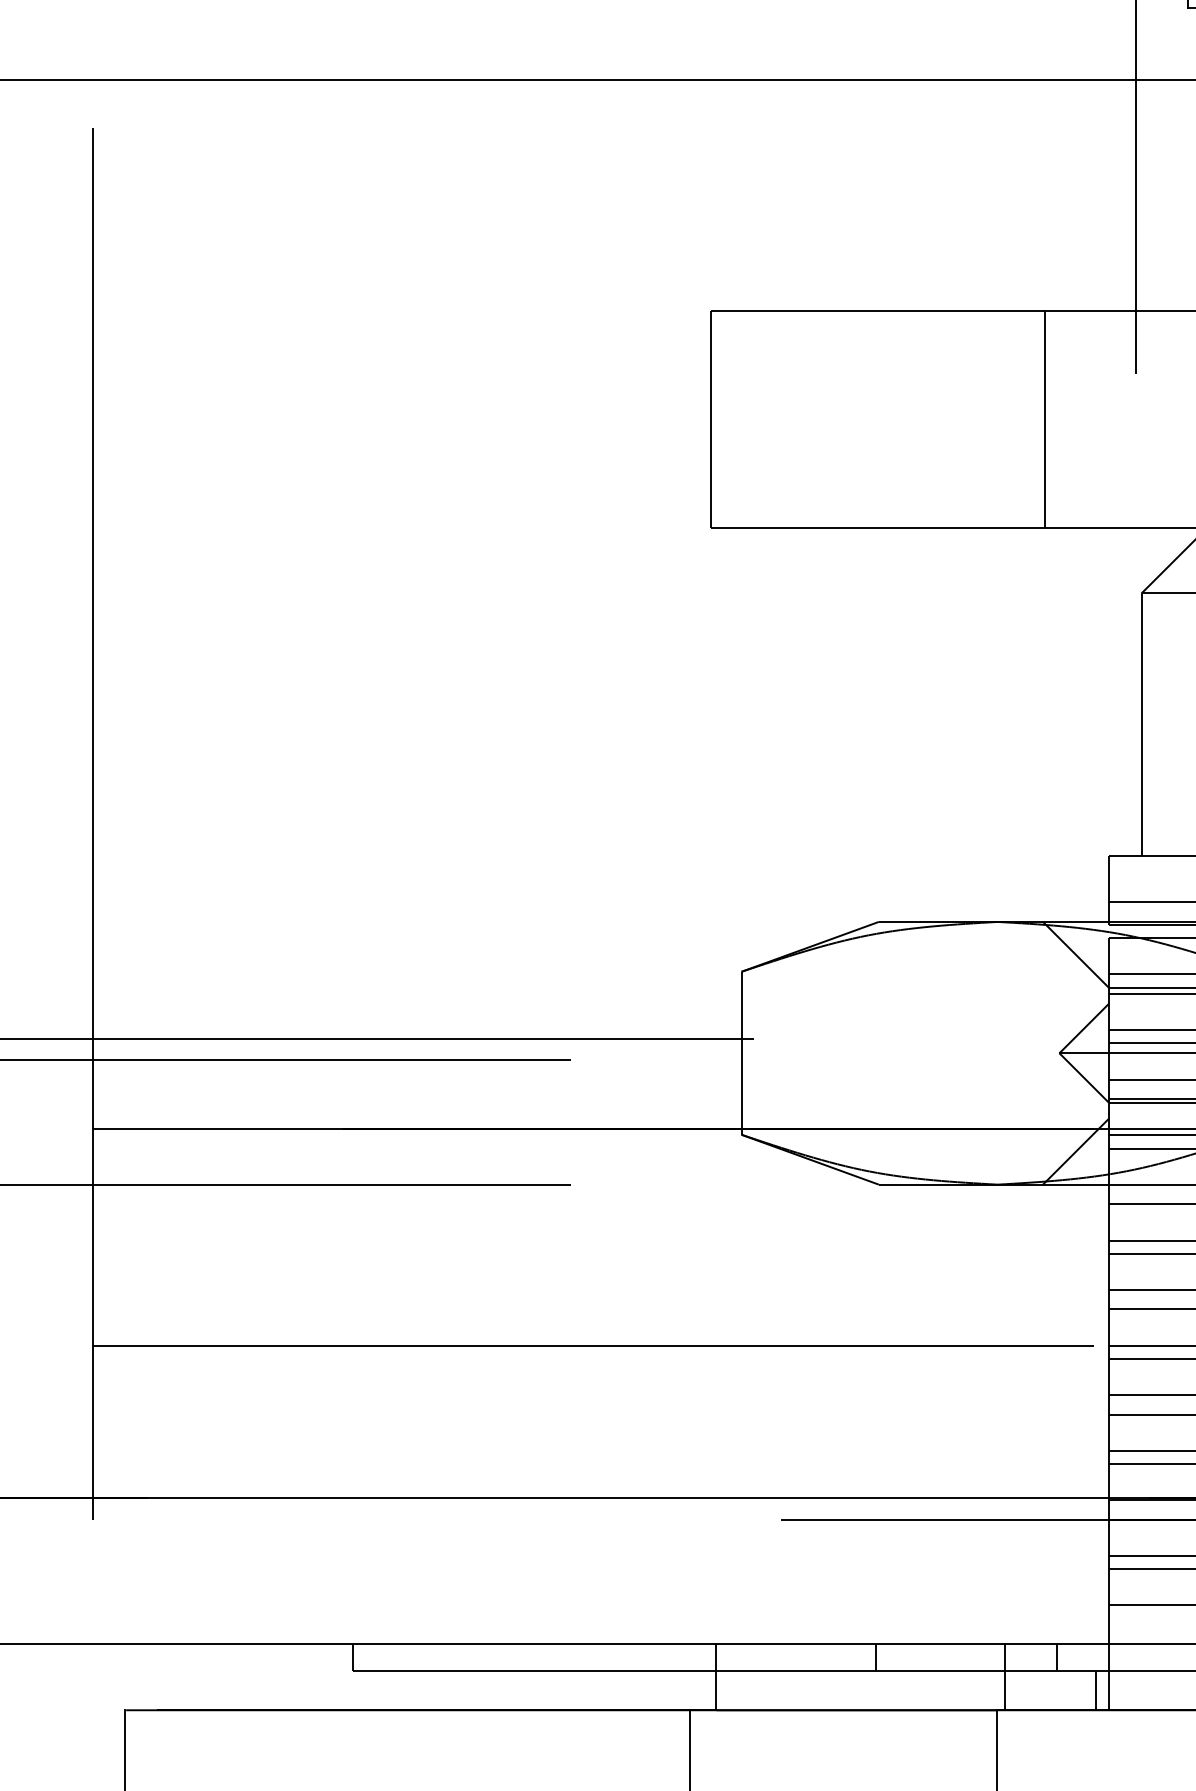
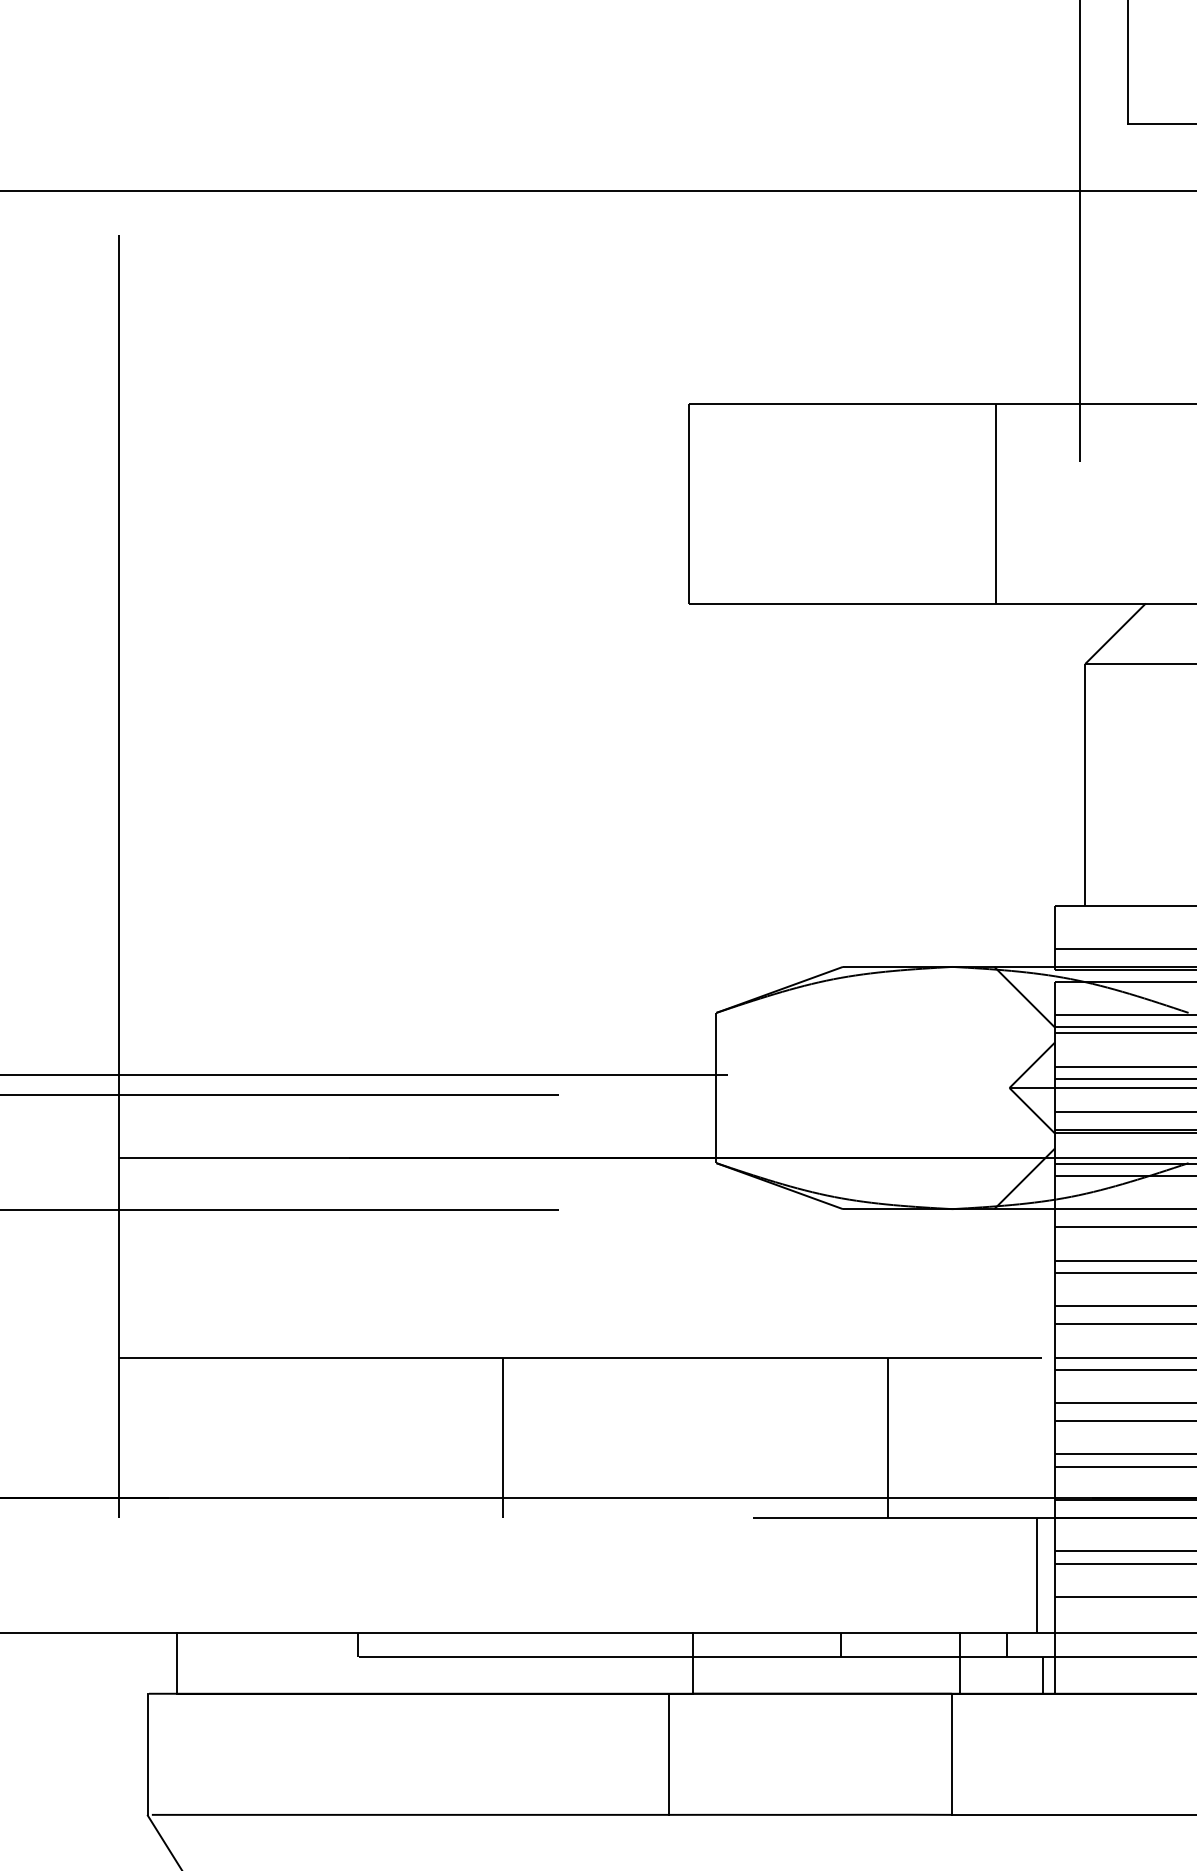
line: (510, 1433) -> (503, 1438), added
line: (927, 1433) -> (887, 1438), added
line: (1089, 1581) -> (1037, 1575), added
line: (155, 1677) -> (176, 1663), added

